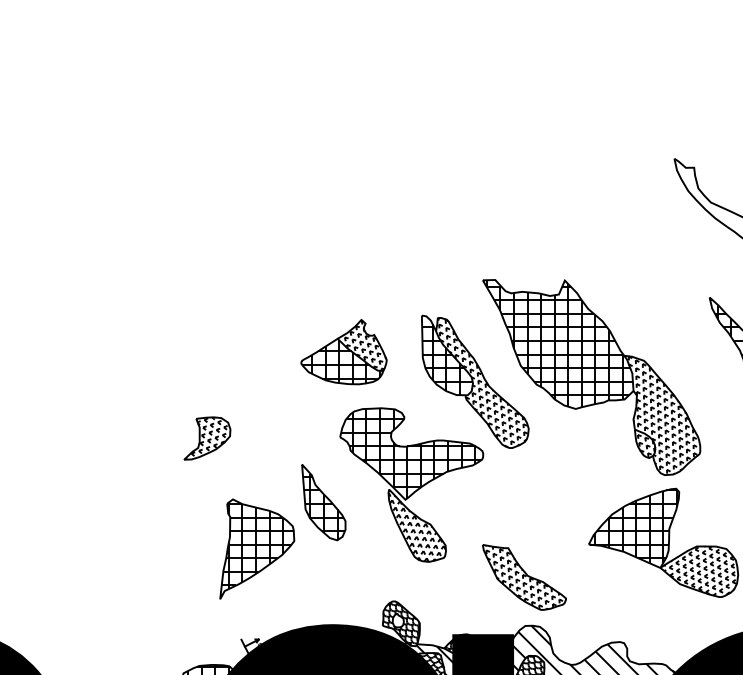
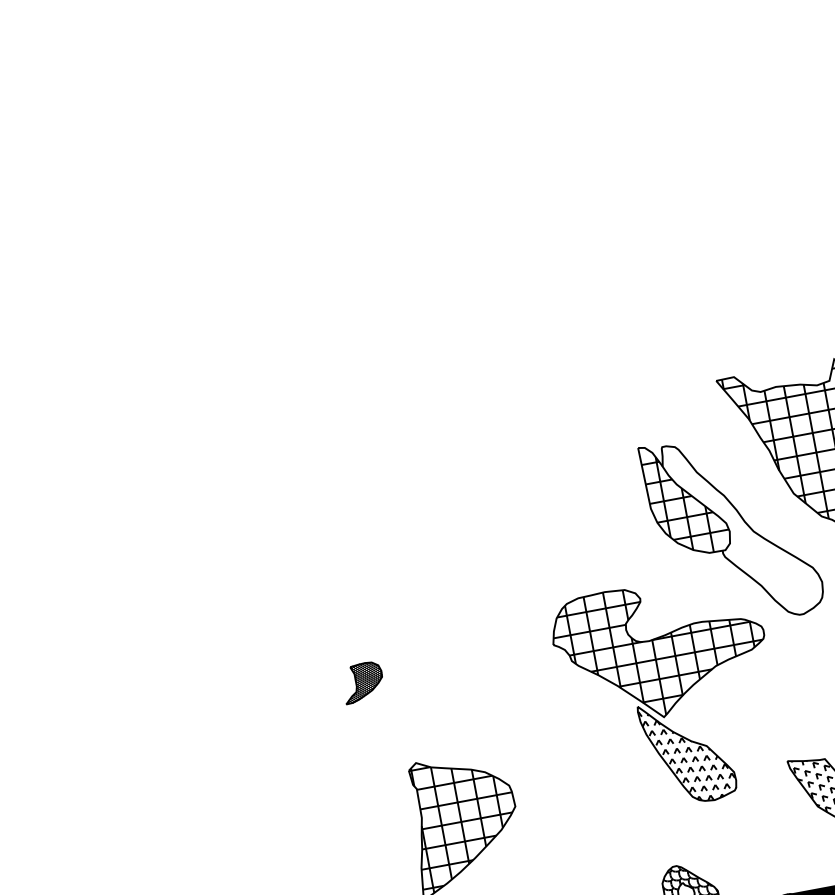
part: (343, 352) -> (535, 522), removed
hatch: (481, 382) -> (741, 528), removed
part: (207, 438) -> (363, 682), size x0.6
part: (323, 502) -> (546, 743), removed

